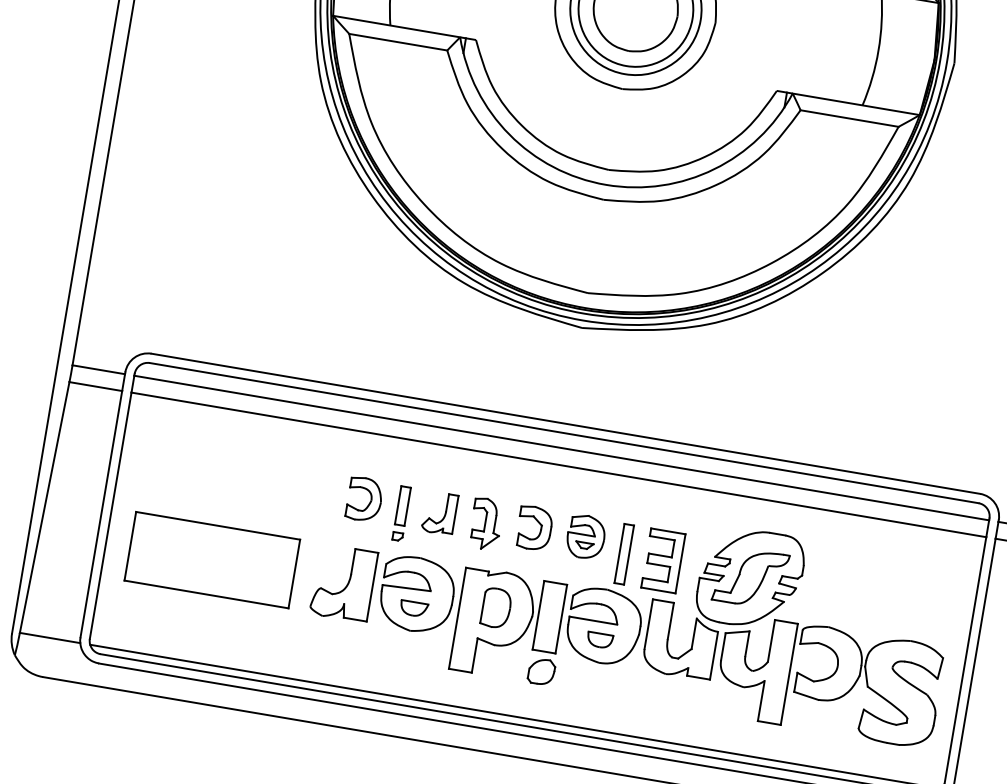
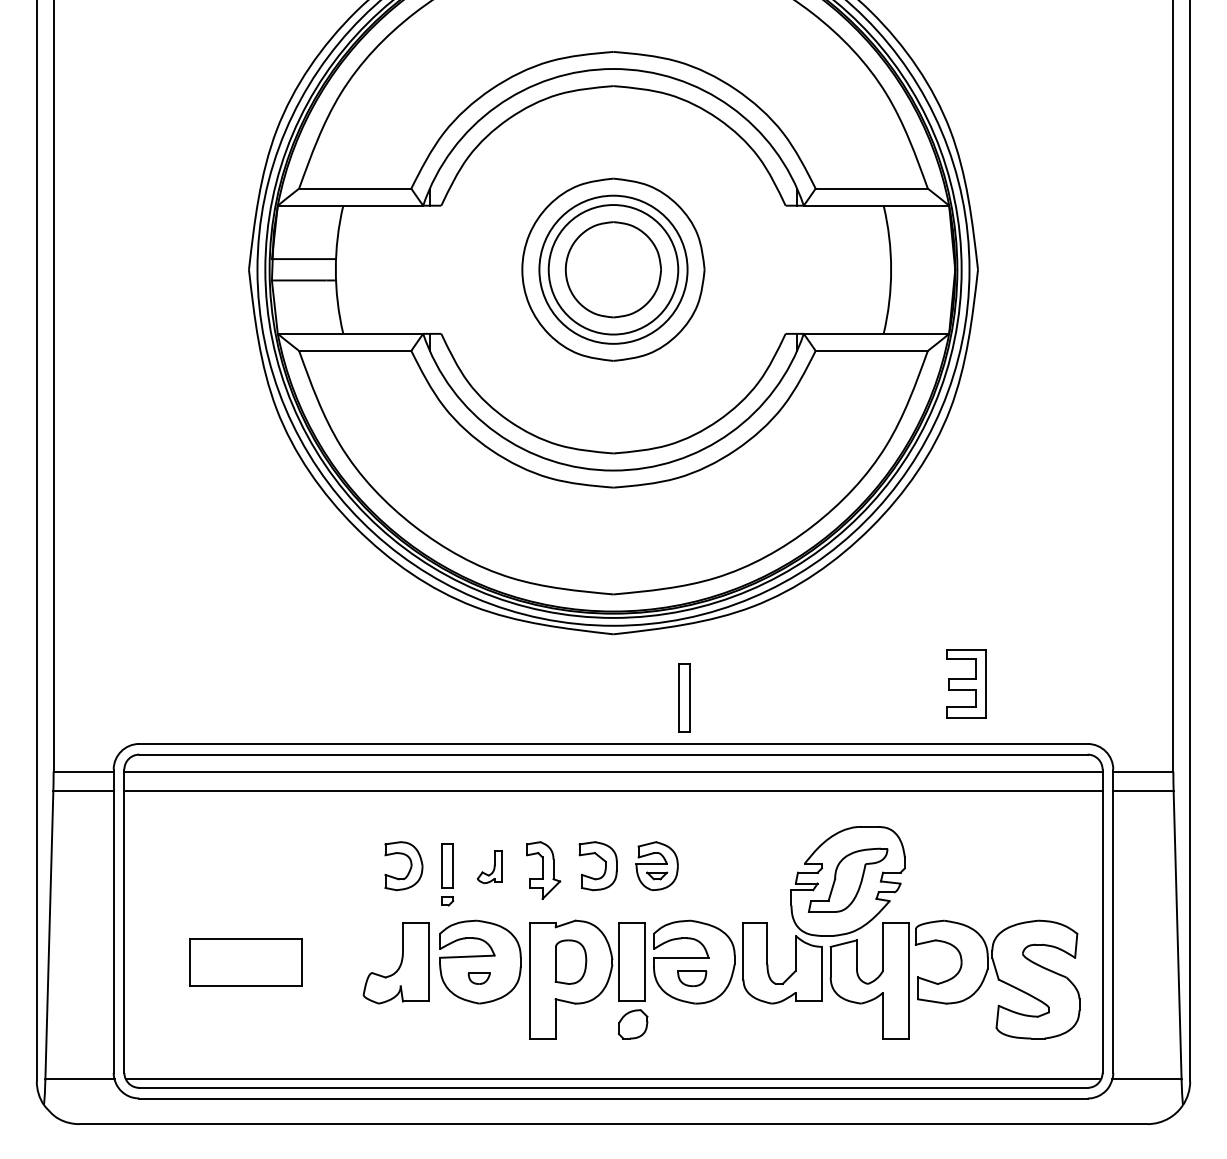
part: (439, 512) -> (489, 866), size x0.7
part: (624, 553) -> (684, 697), moved
part: (212, 559) -> (245, 961), size x0.6
part: (663, 560) -> (966, 683), moved
part: (414, 608) -> (479, 978), size x0.7

